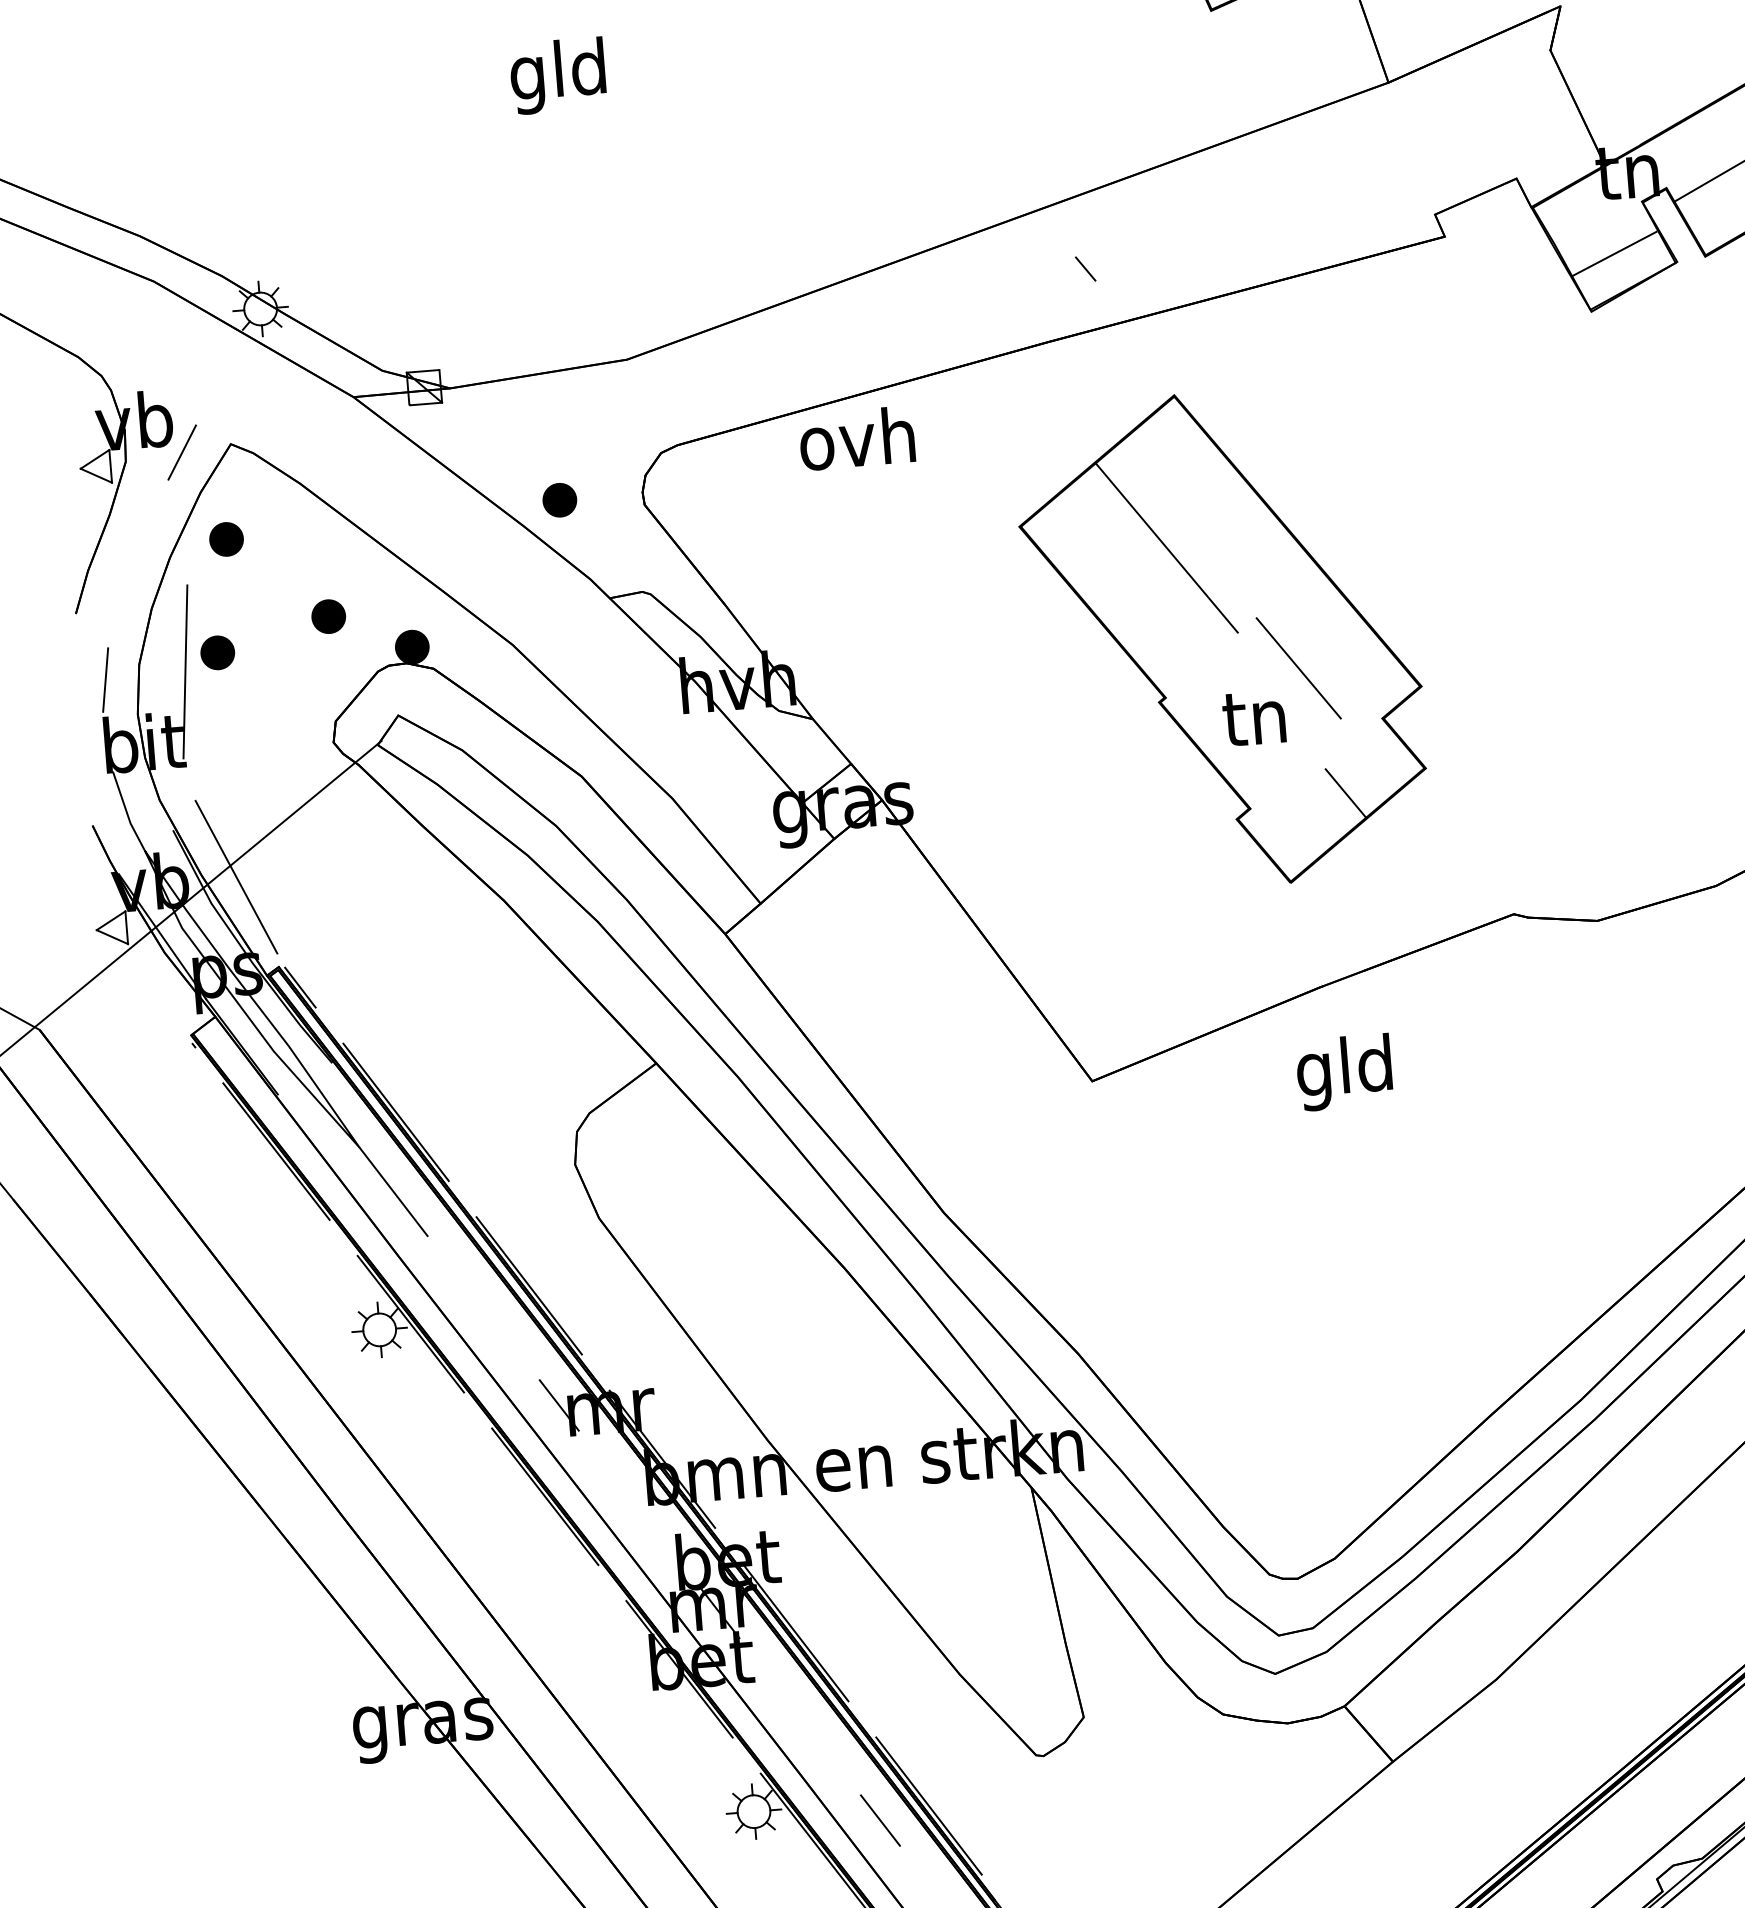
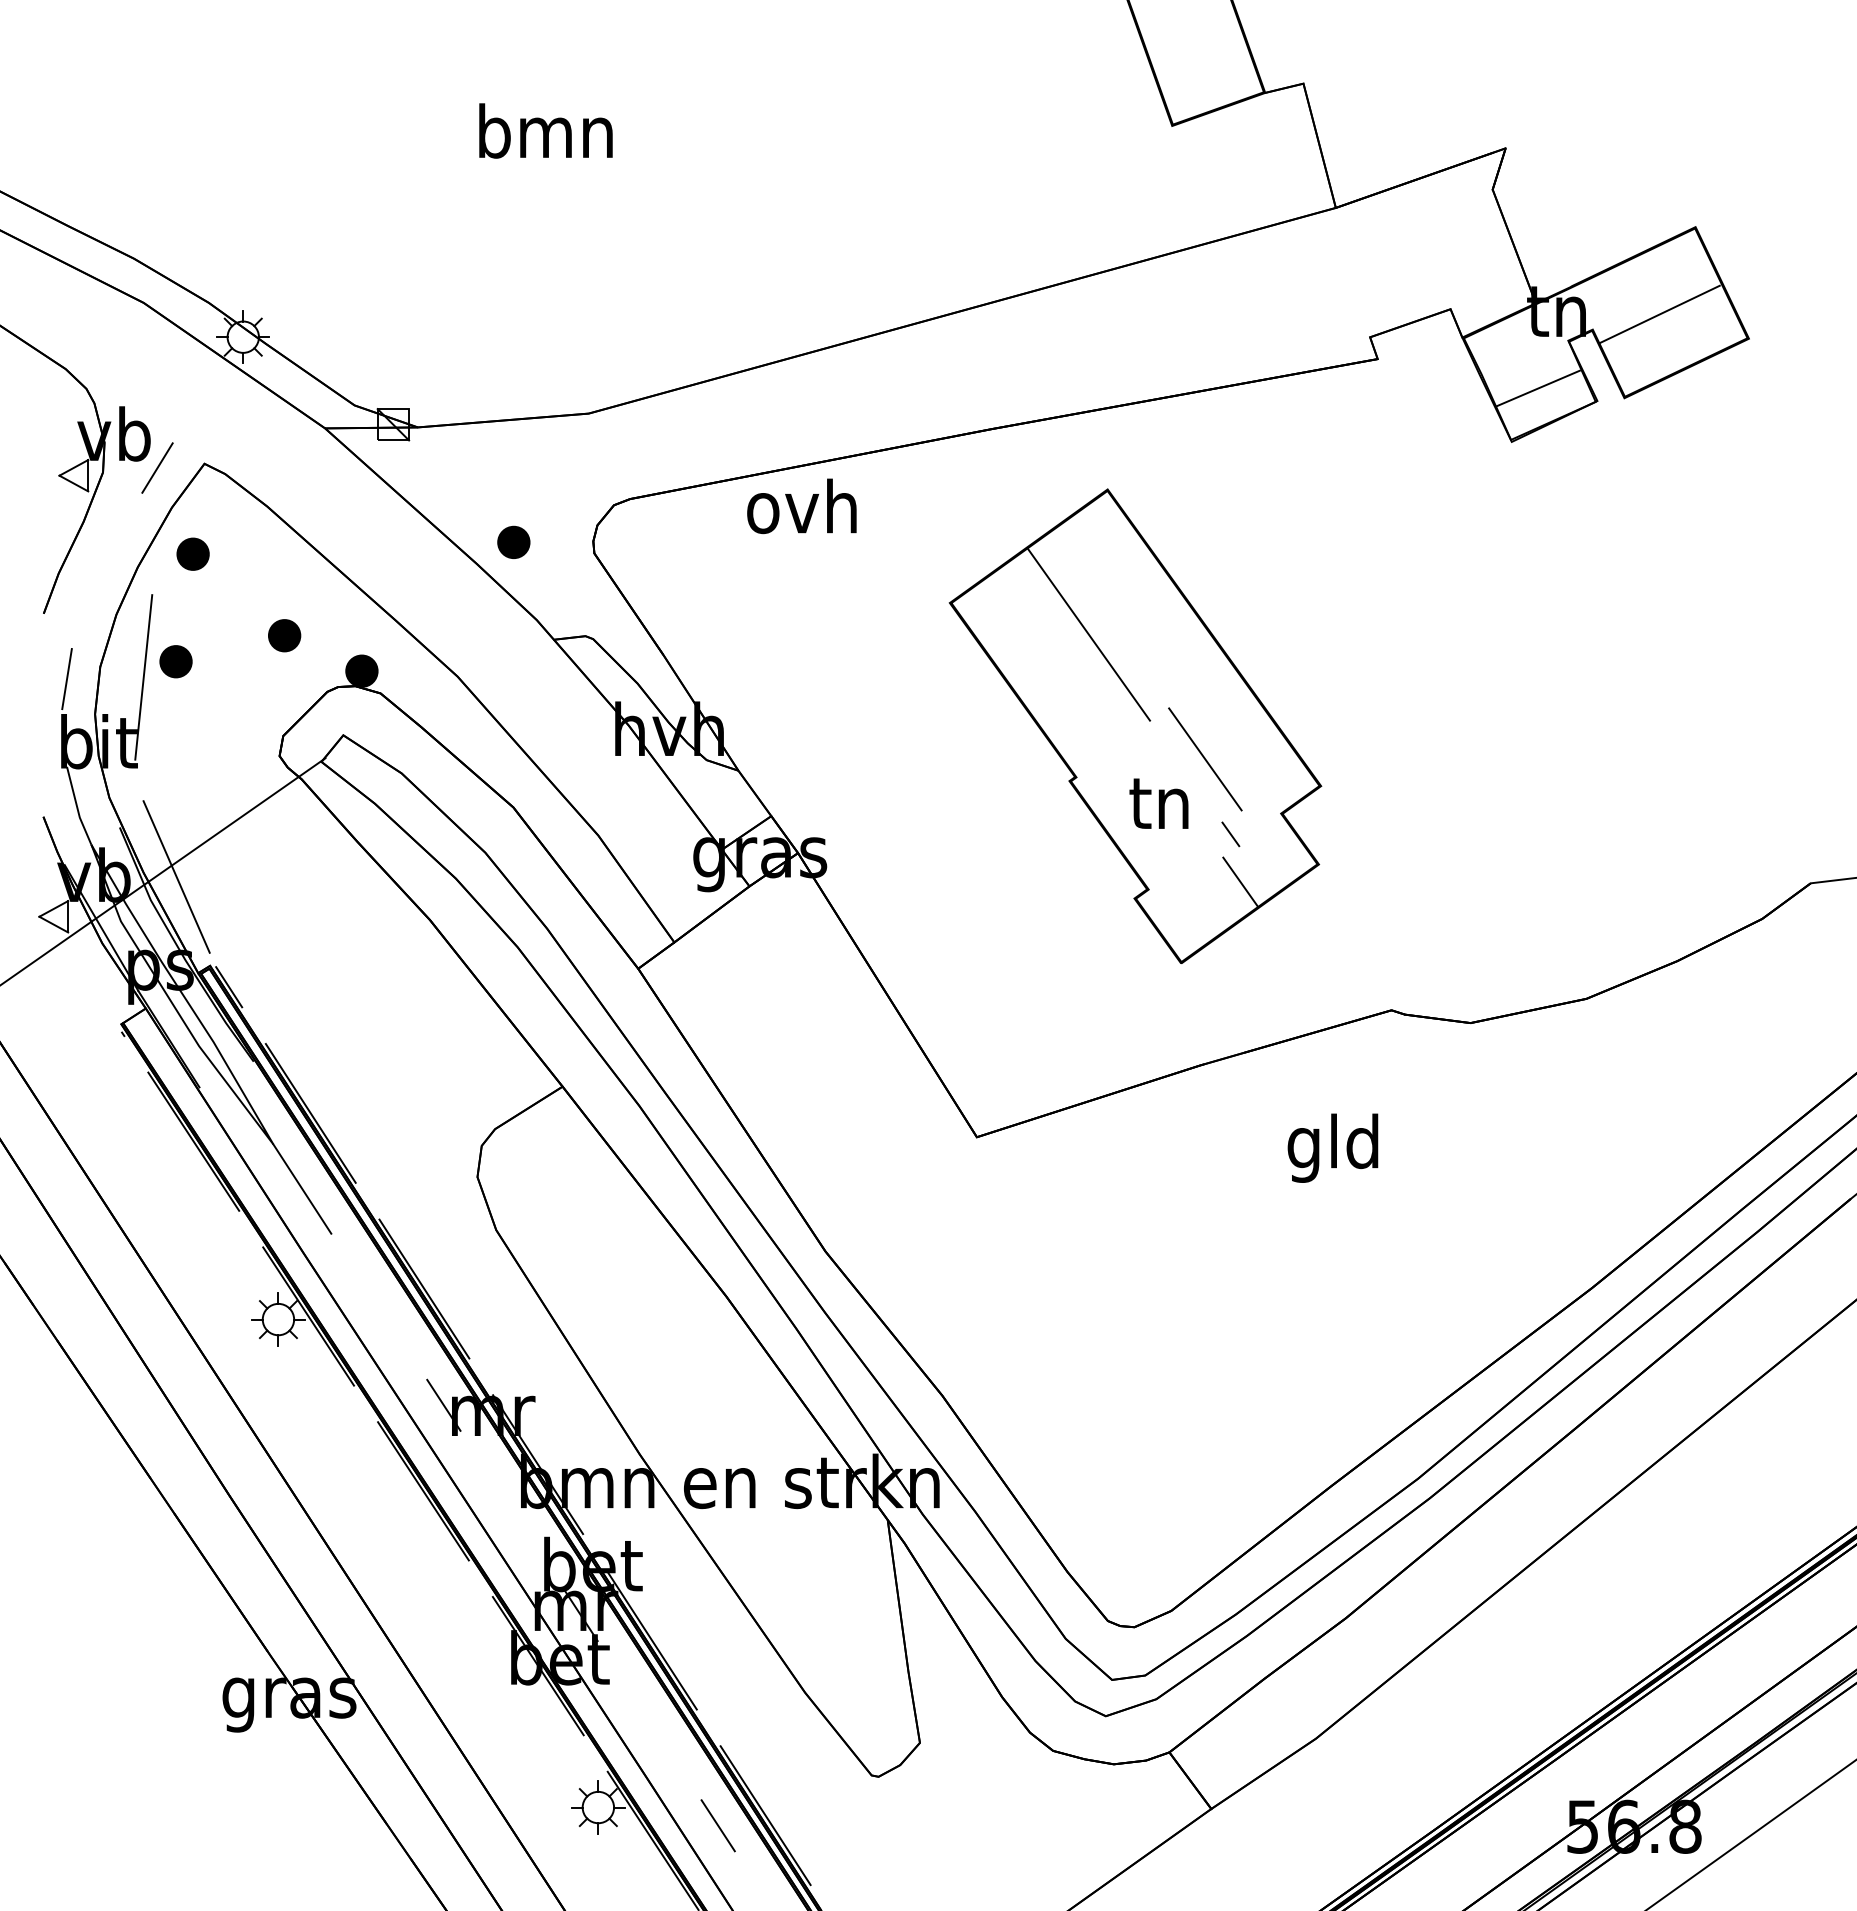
text: (558, 75) -> (545, 137), gld -> bmn
line: (1085, 269) -> (1230, 834), moved
text: (1343, 1071) -> (1332, 1147), moved

